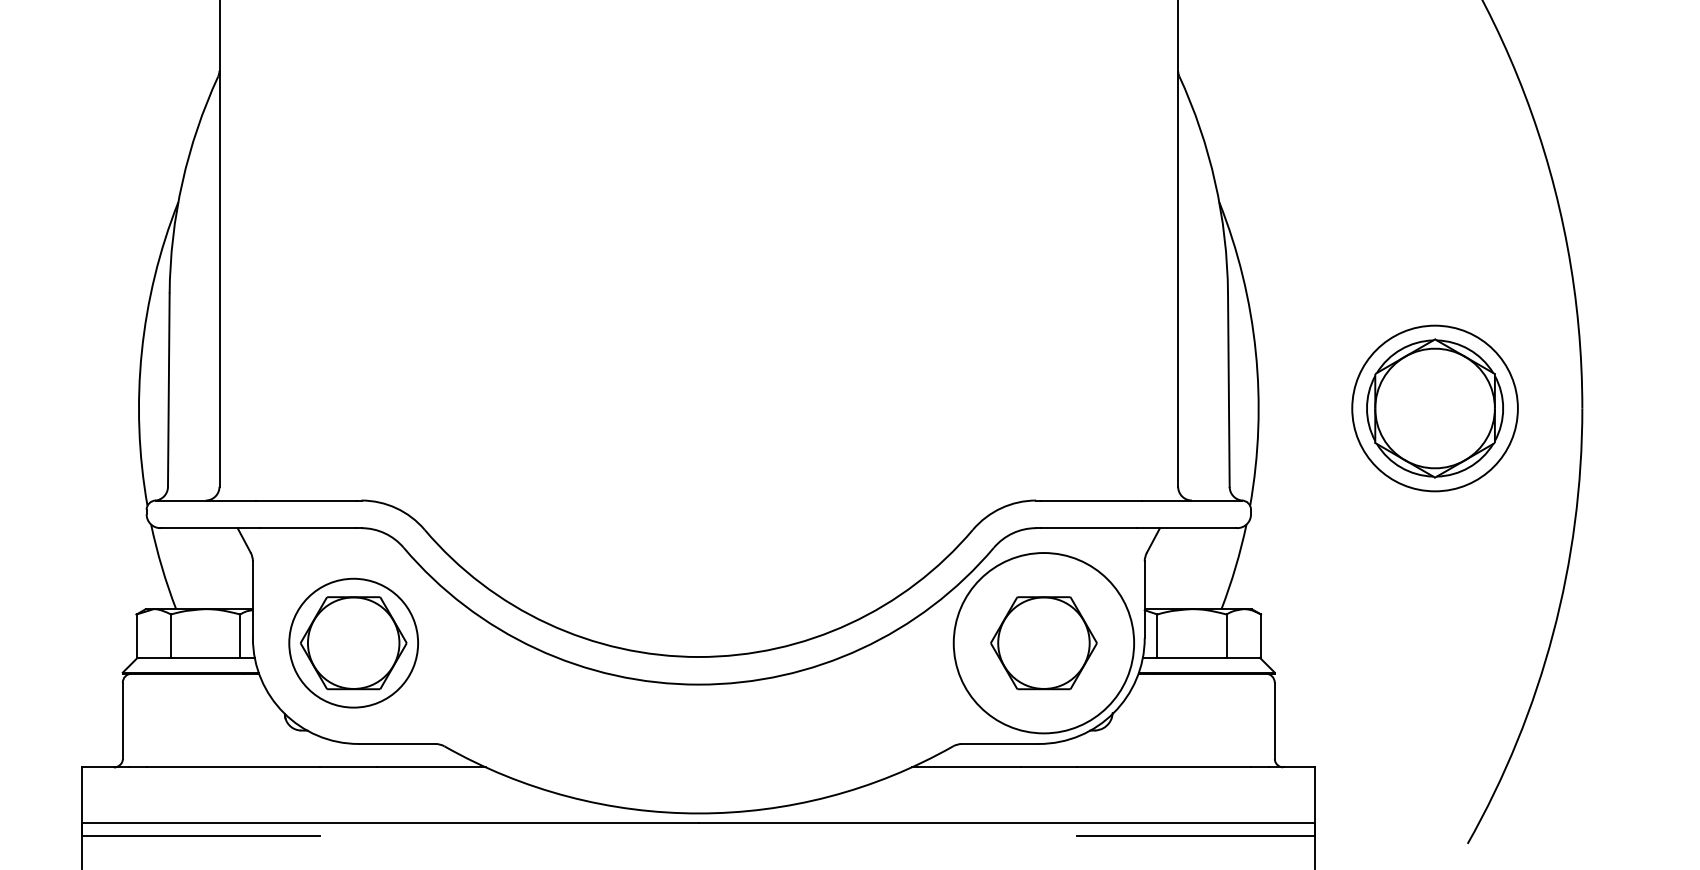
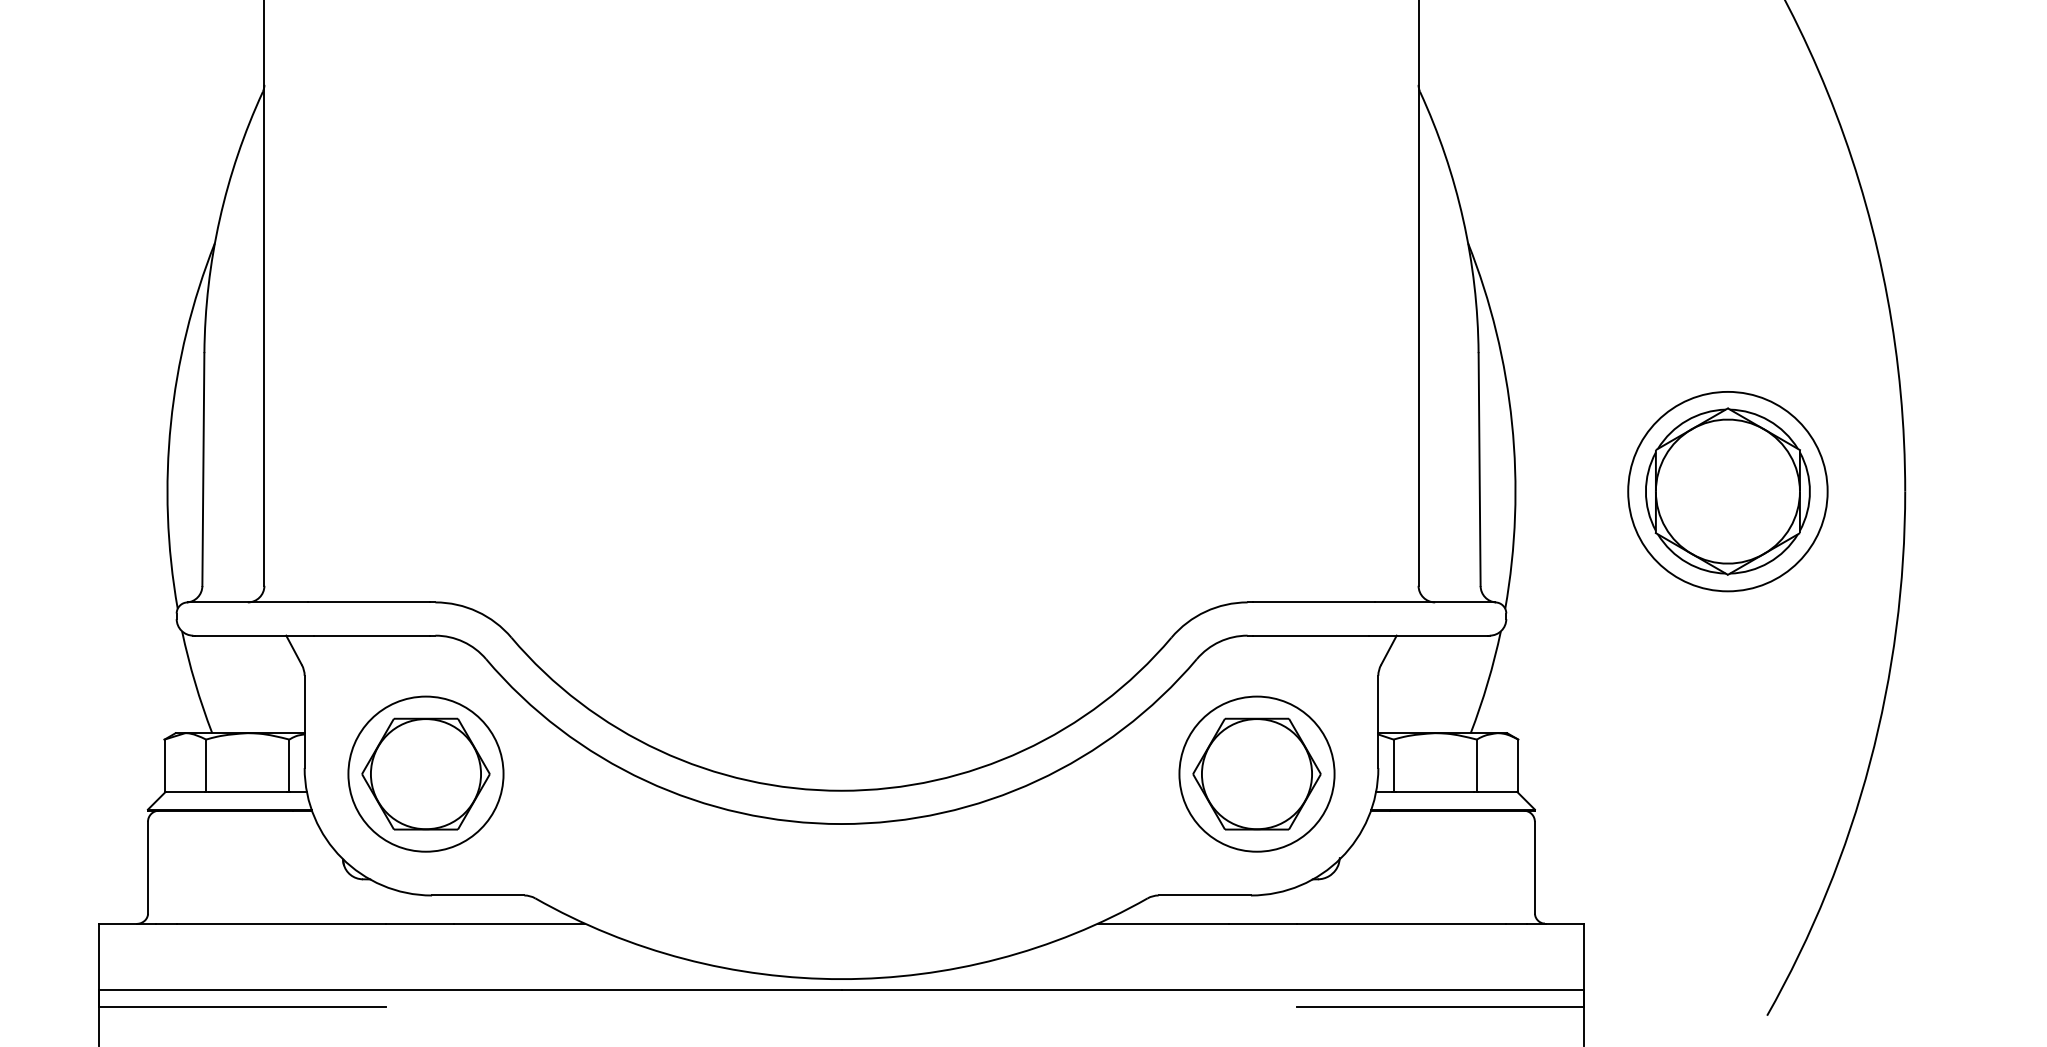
circle: (1043, 642) -> (1256, 773), size x0.71

